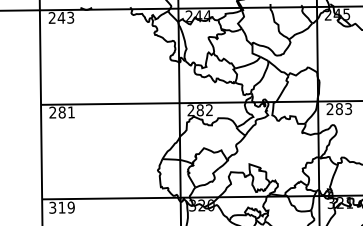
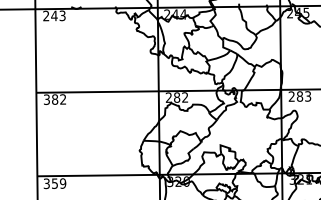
text: (61, 112) -> (54, 99), 281 -> 382
text: (61, 207) -> (54, 183), 319 -> 359

